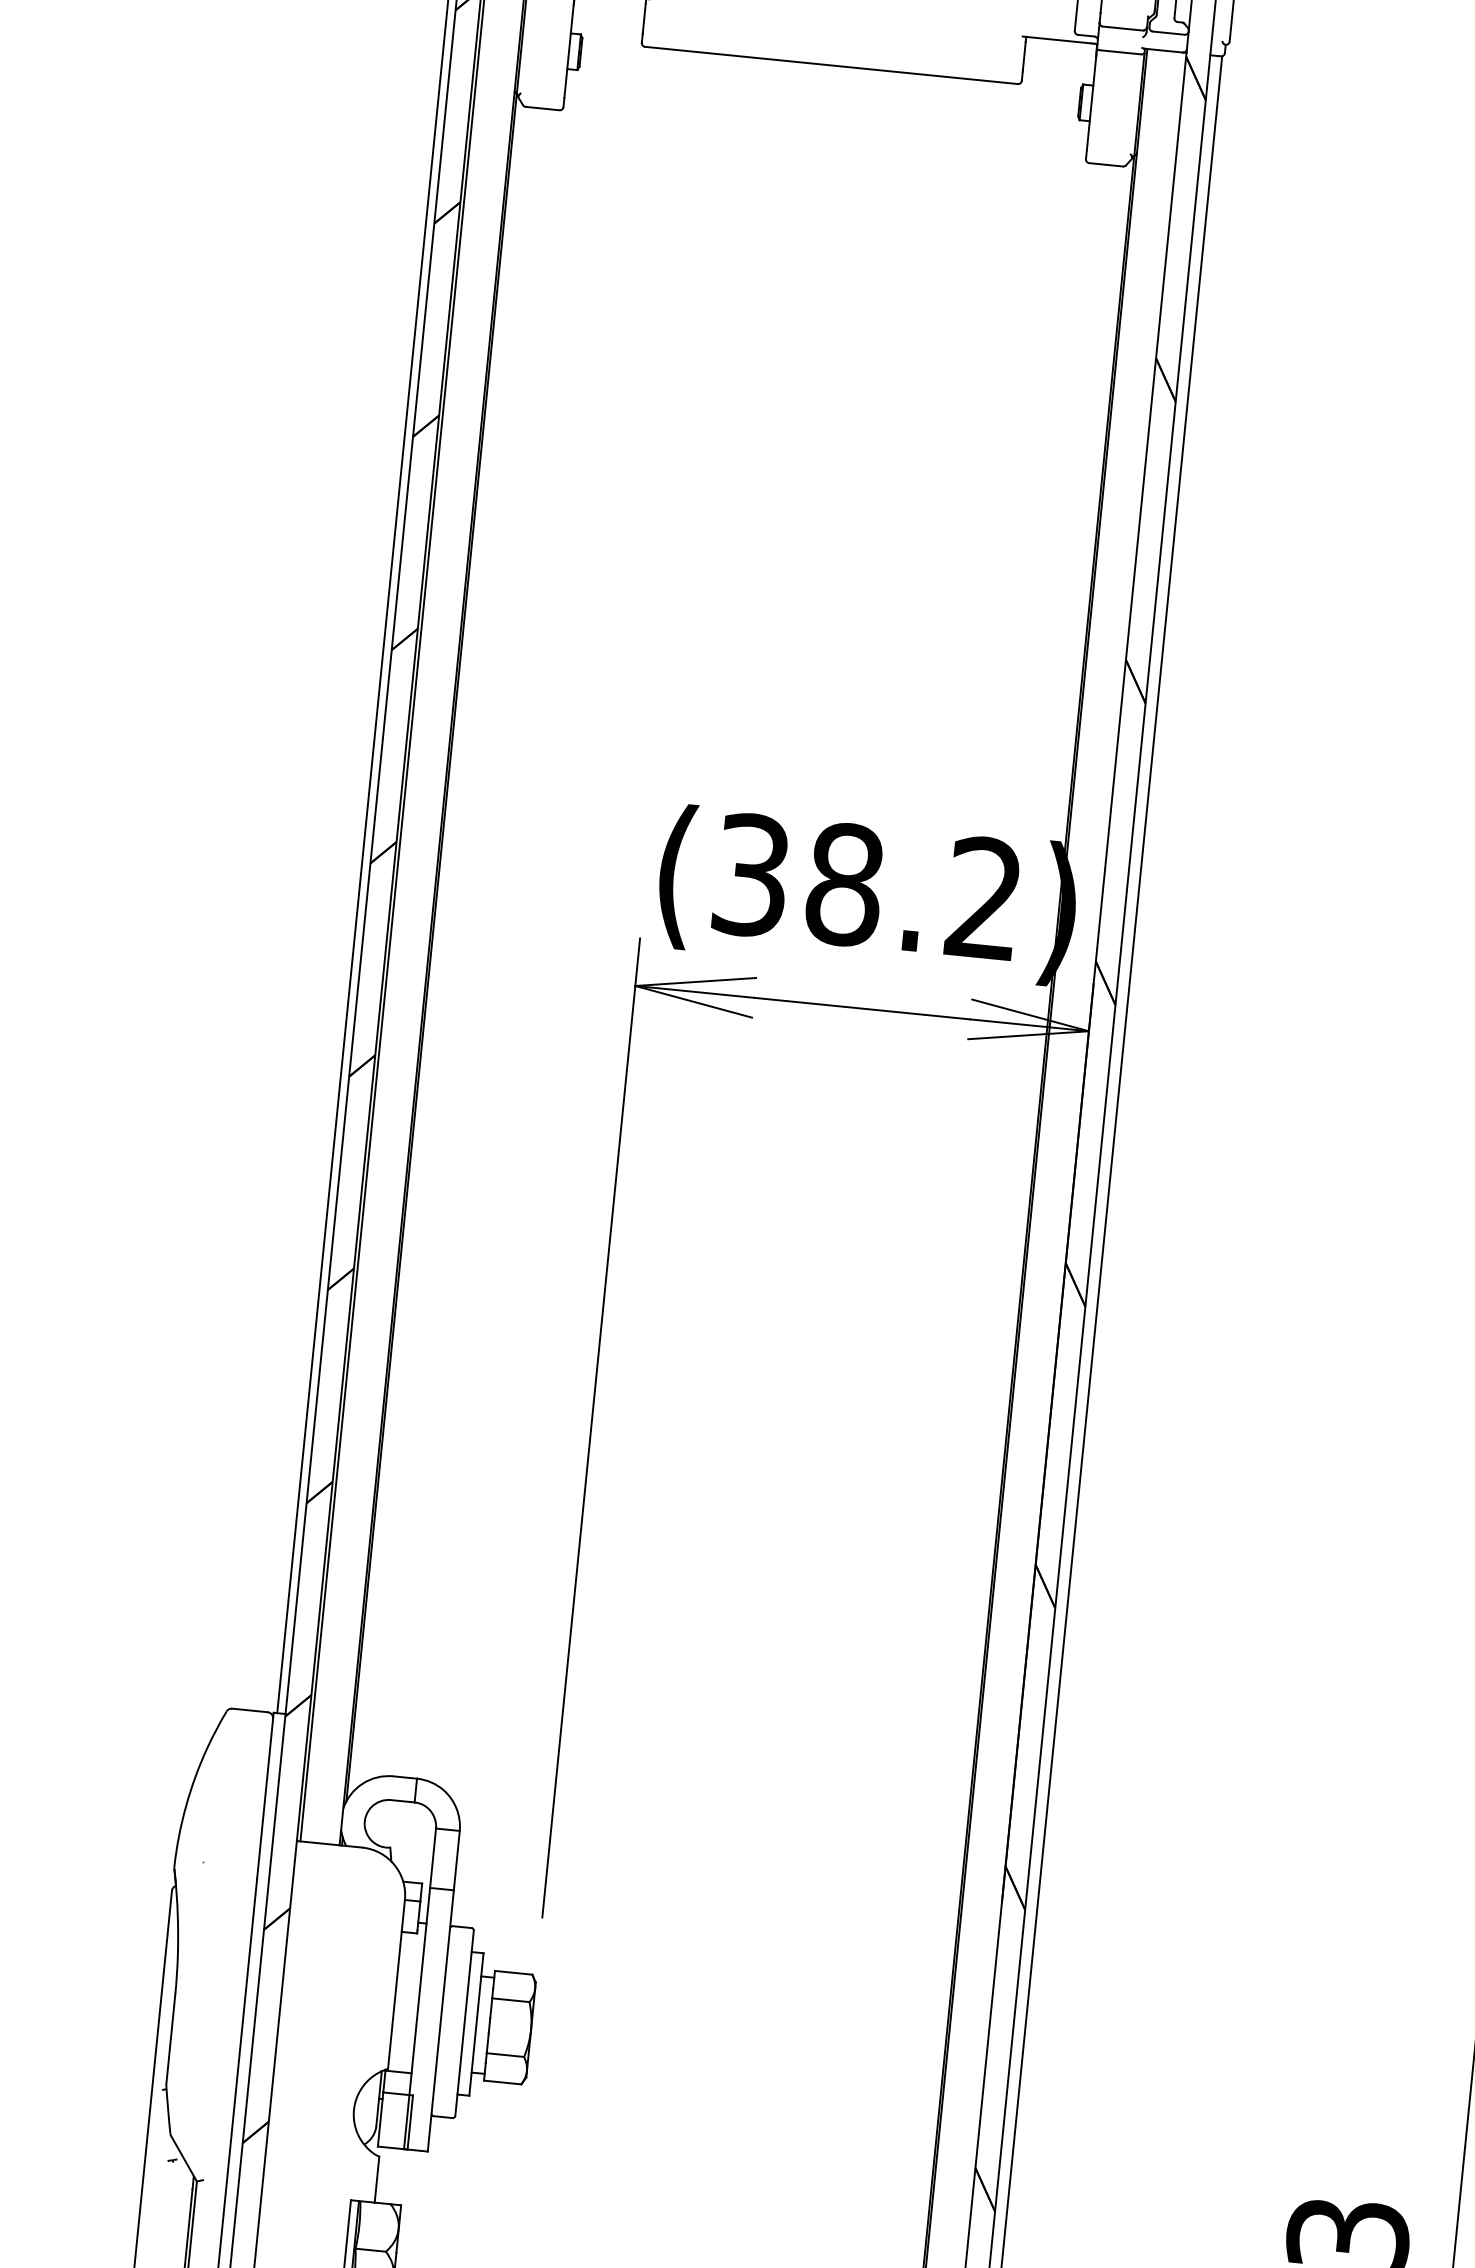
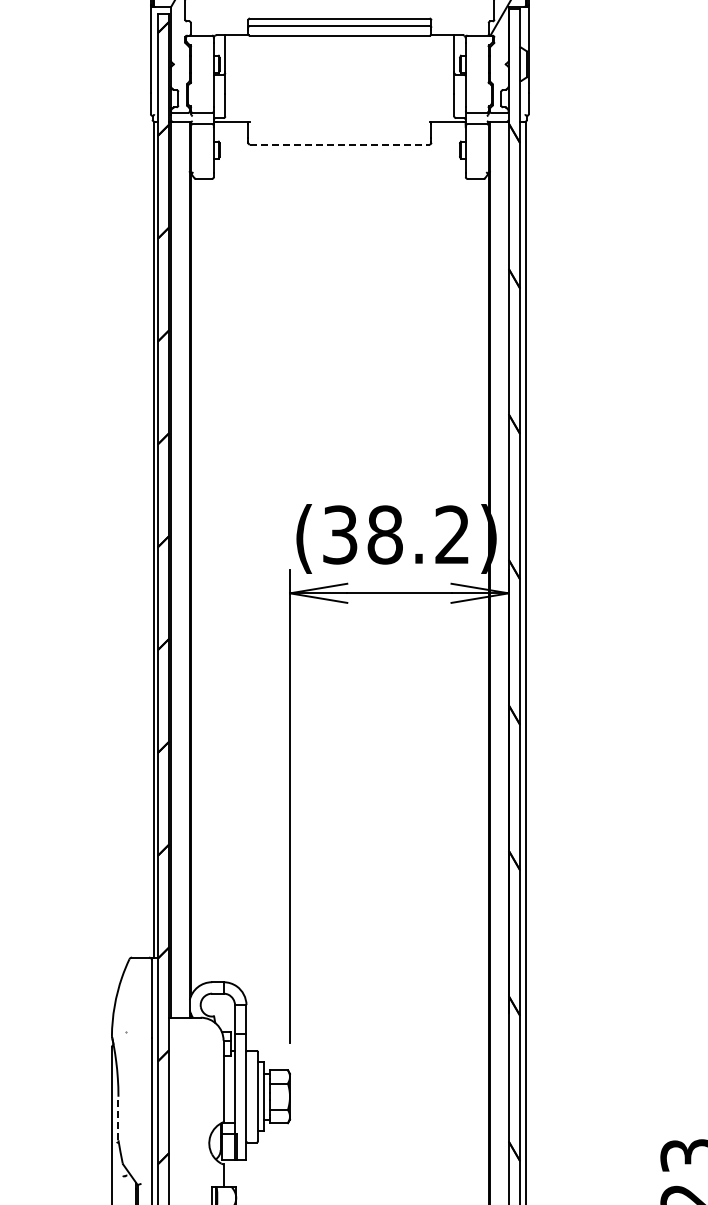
line: (830, 65) -> (339, 144), solid -> dashed
line: (170, 2039) -> (118, 1118), solid -> dashed

